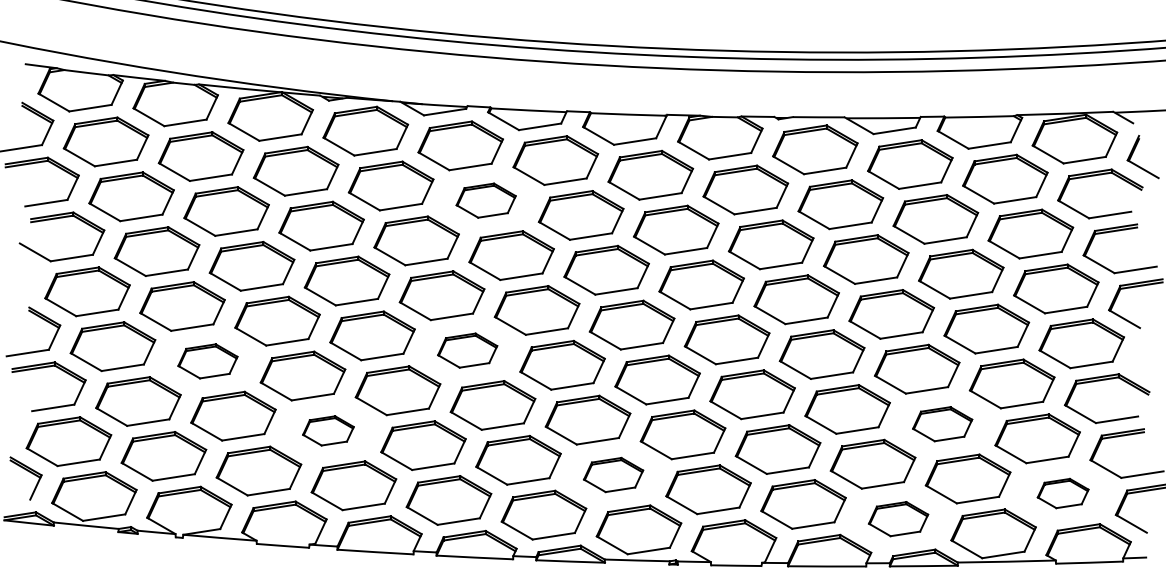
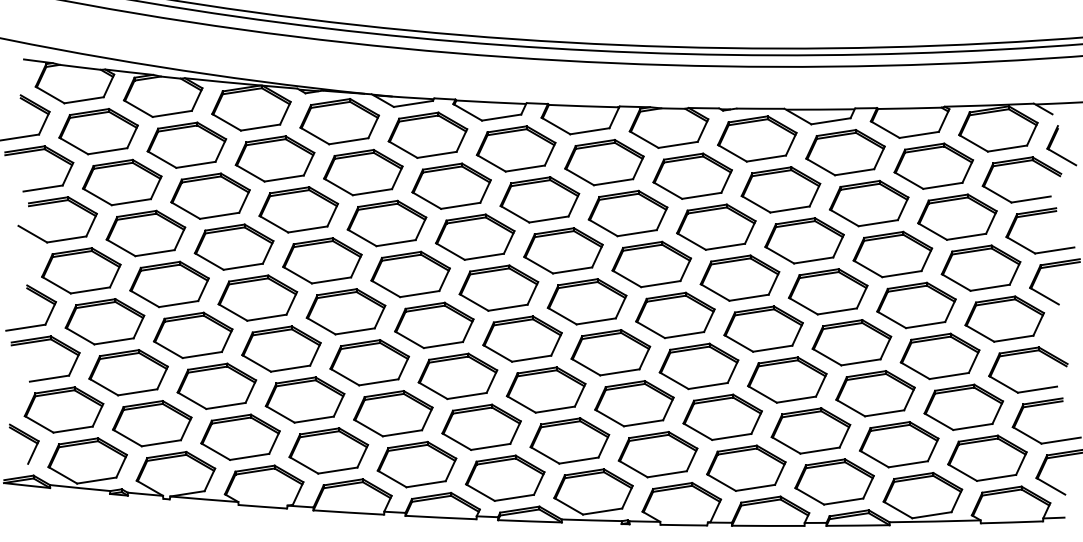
part: (486, 199) -> (451, 185), size x1.43
part: (467, 350) -> (434, 325), size x1.43
part: (207, 361) -> (192, 335), size x1.43
part: (942, 423) -> (875, 393), size x1.43
part: (327, 430) -> (304, 399), size x1.67
part: (613, 474) -> (569, 440), size x1.43
part: (1063, 492) -> (987, 457), size x1.67
part: (898, 518) -> (834, 481), size x1.43

